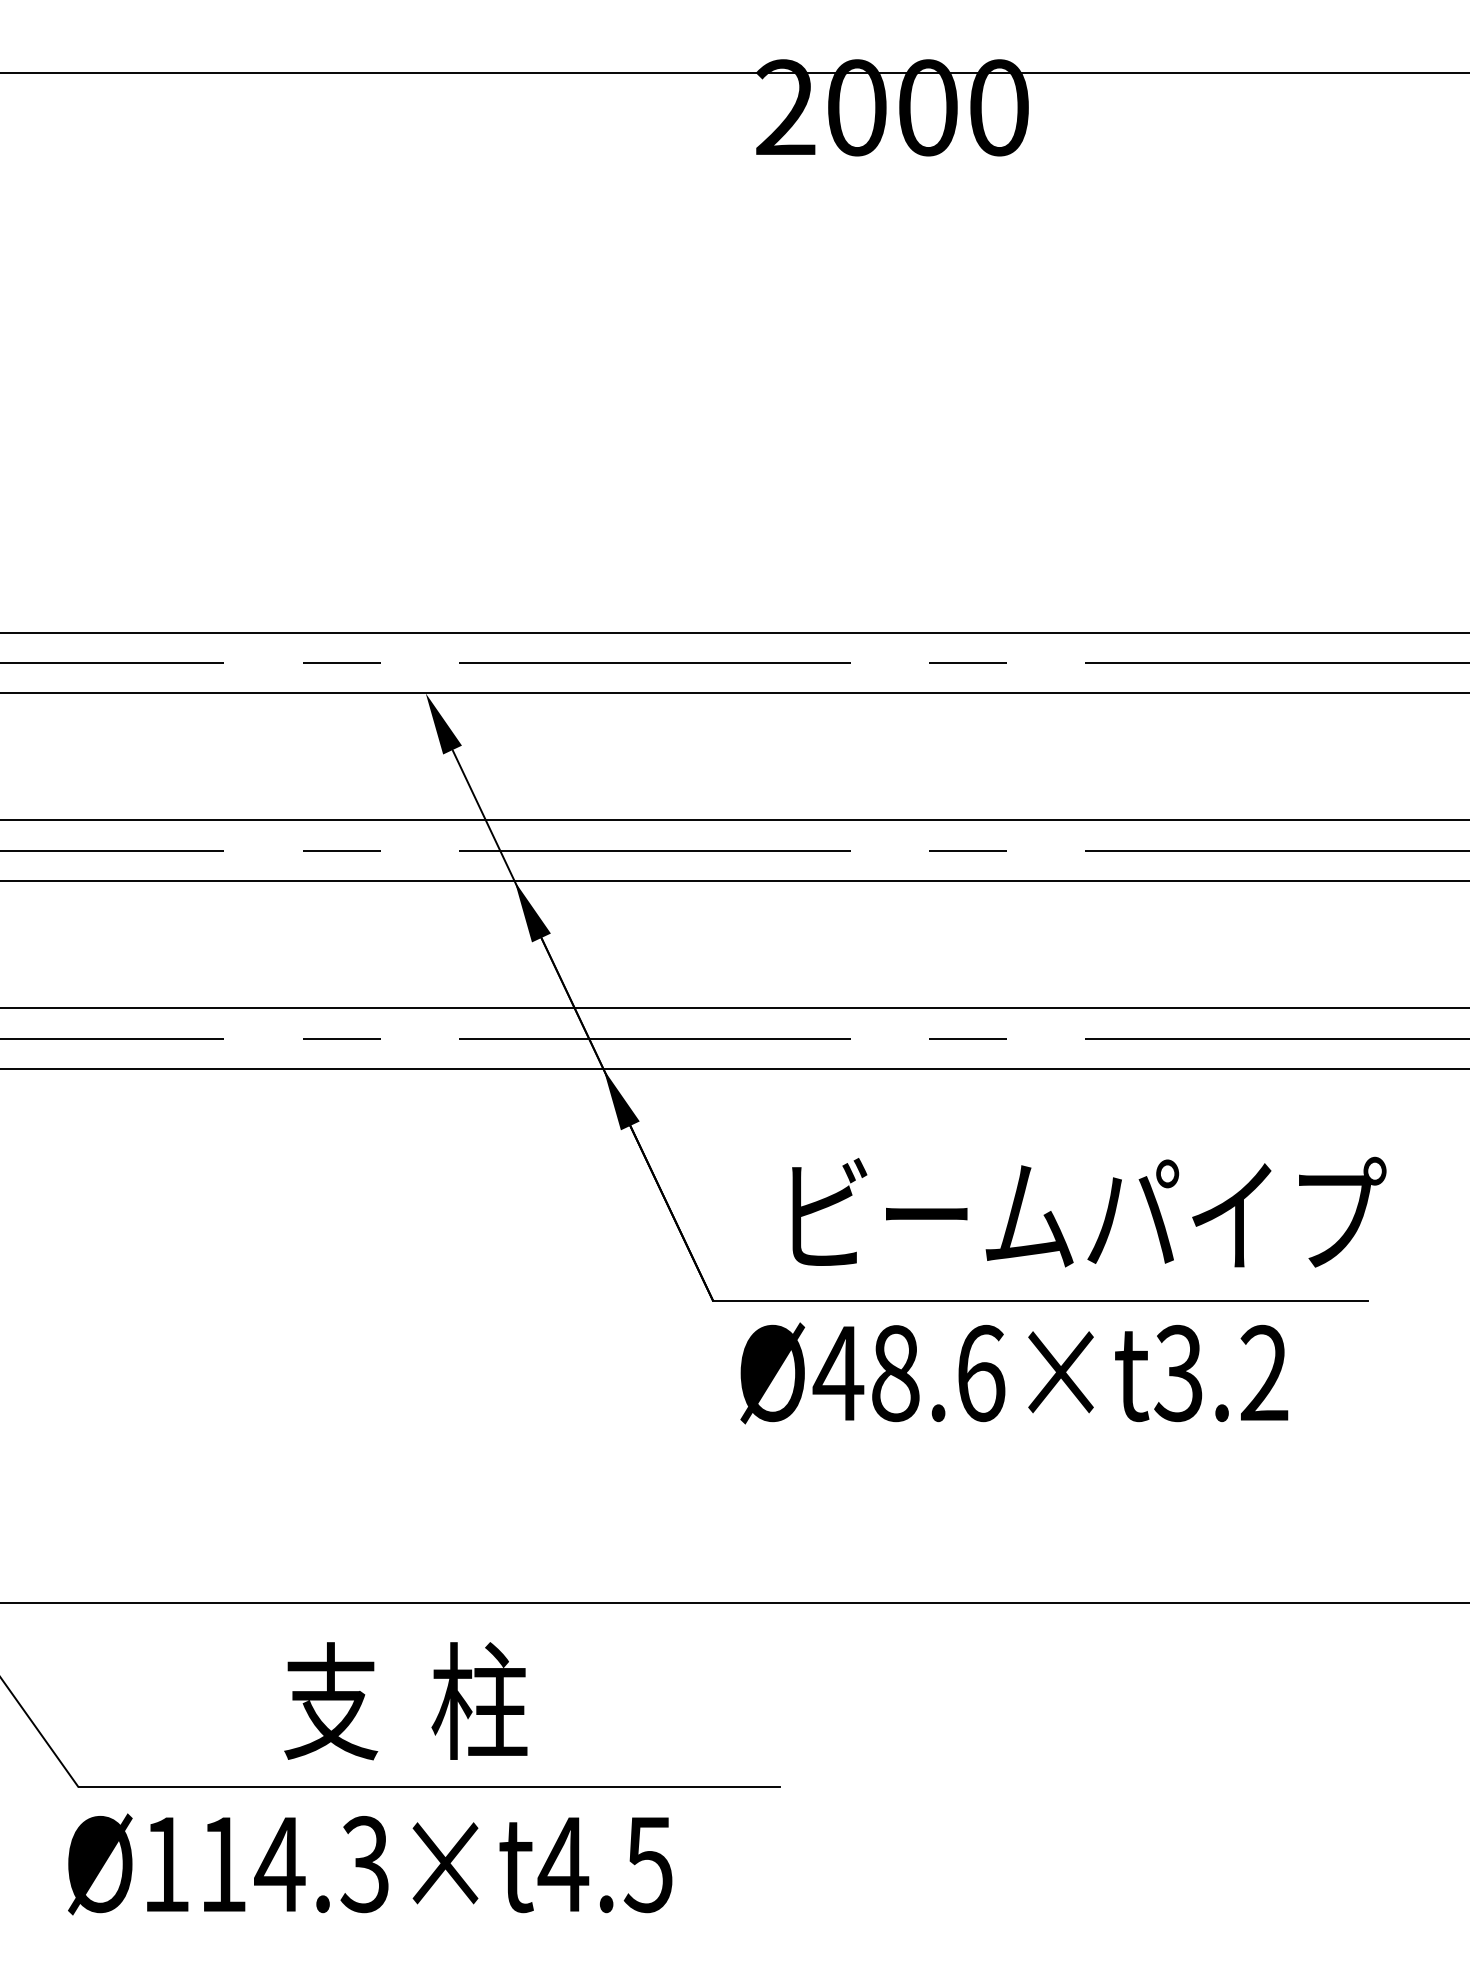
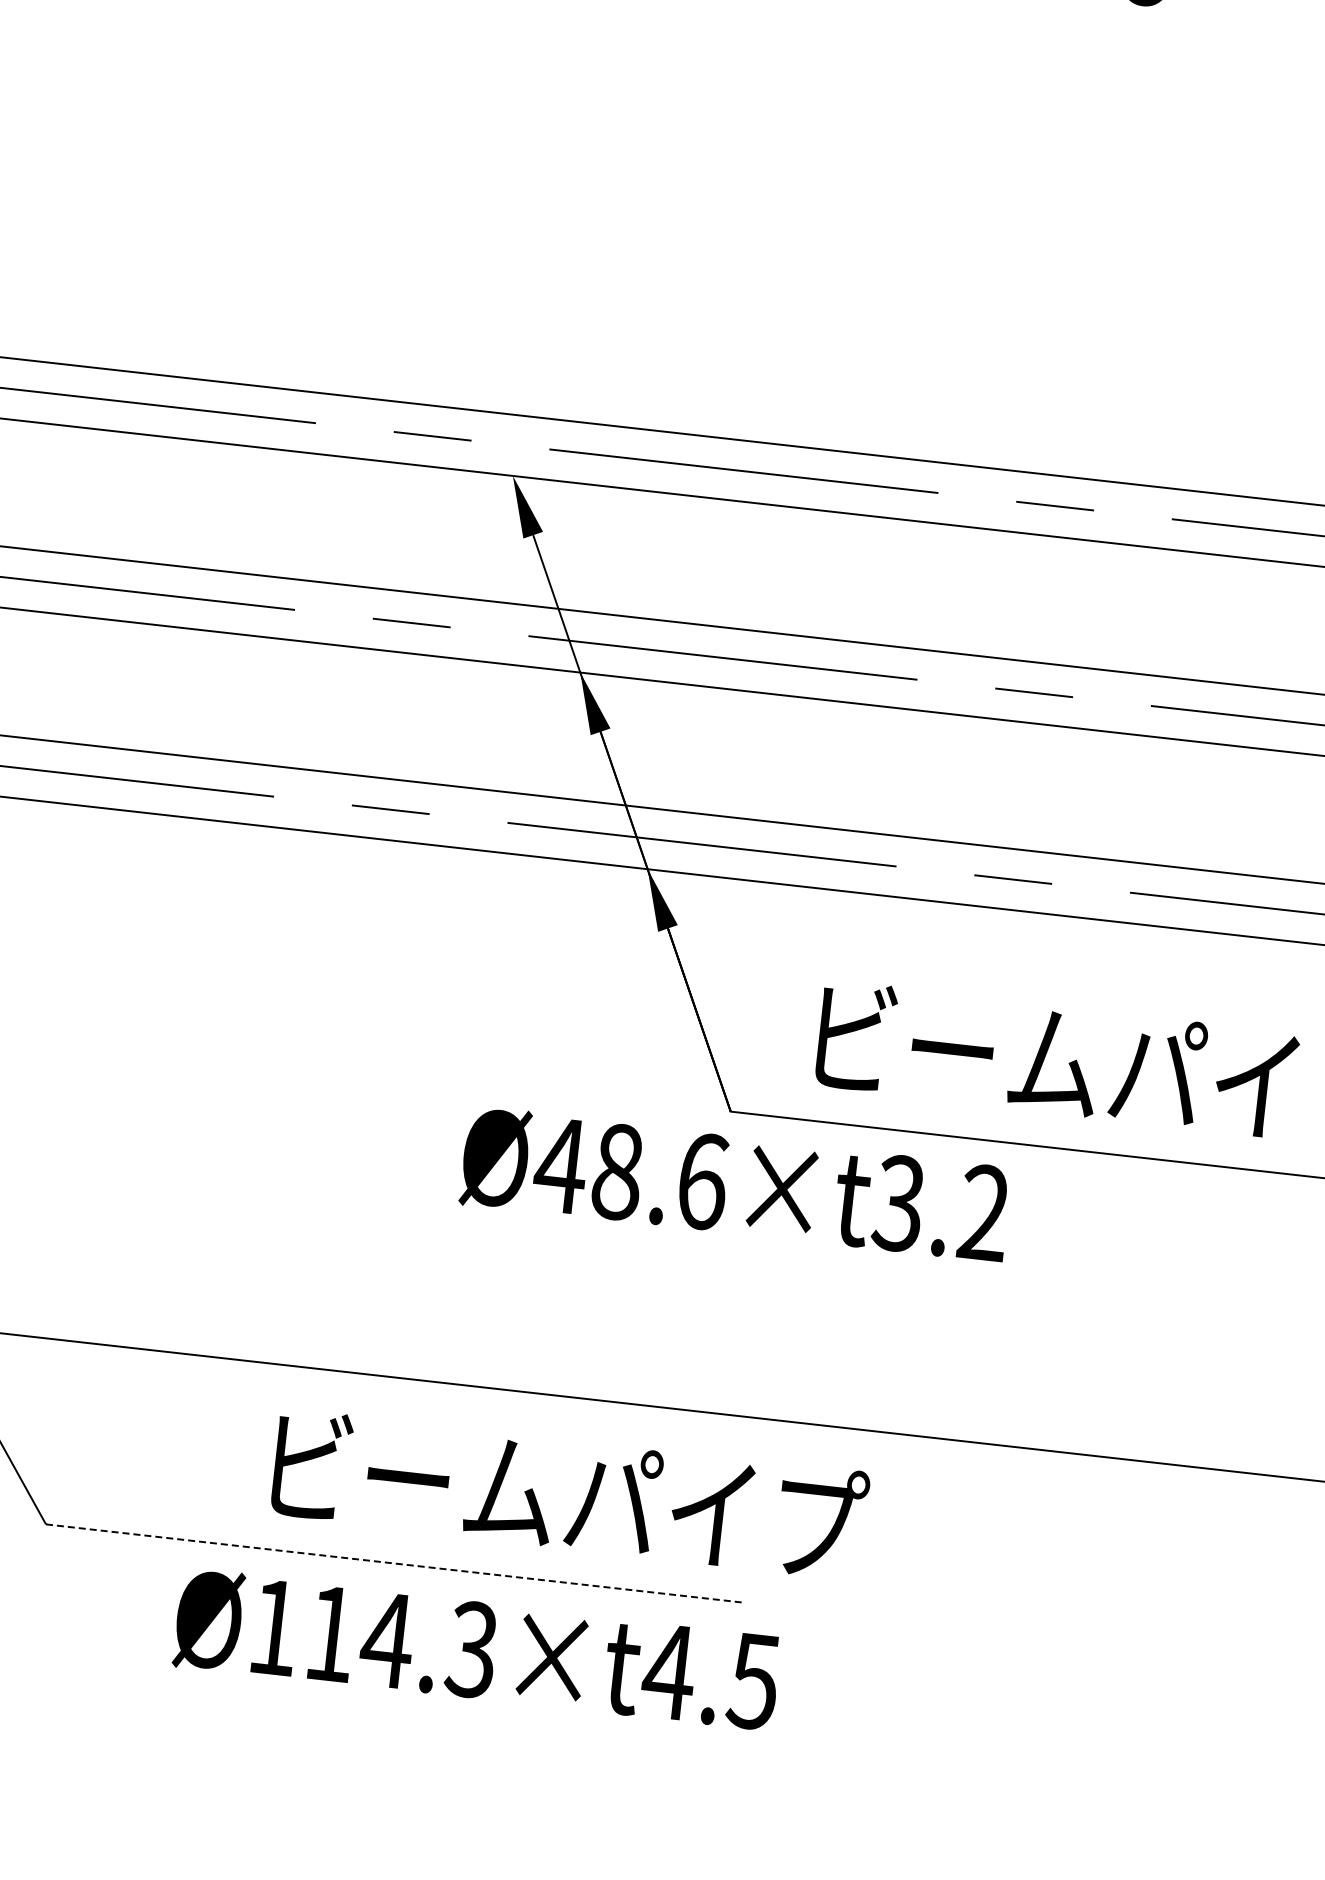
text: (1014, 1373) -> (735, 1185), moved
text: (588, 1701) -> (562, 1495), 支  柱 -> ビームパイプ
line: (429, 1787) -> (394, 1563), solid -> dashed
text: (370, 1864) -> (477, 1650), moved

